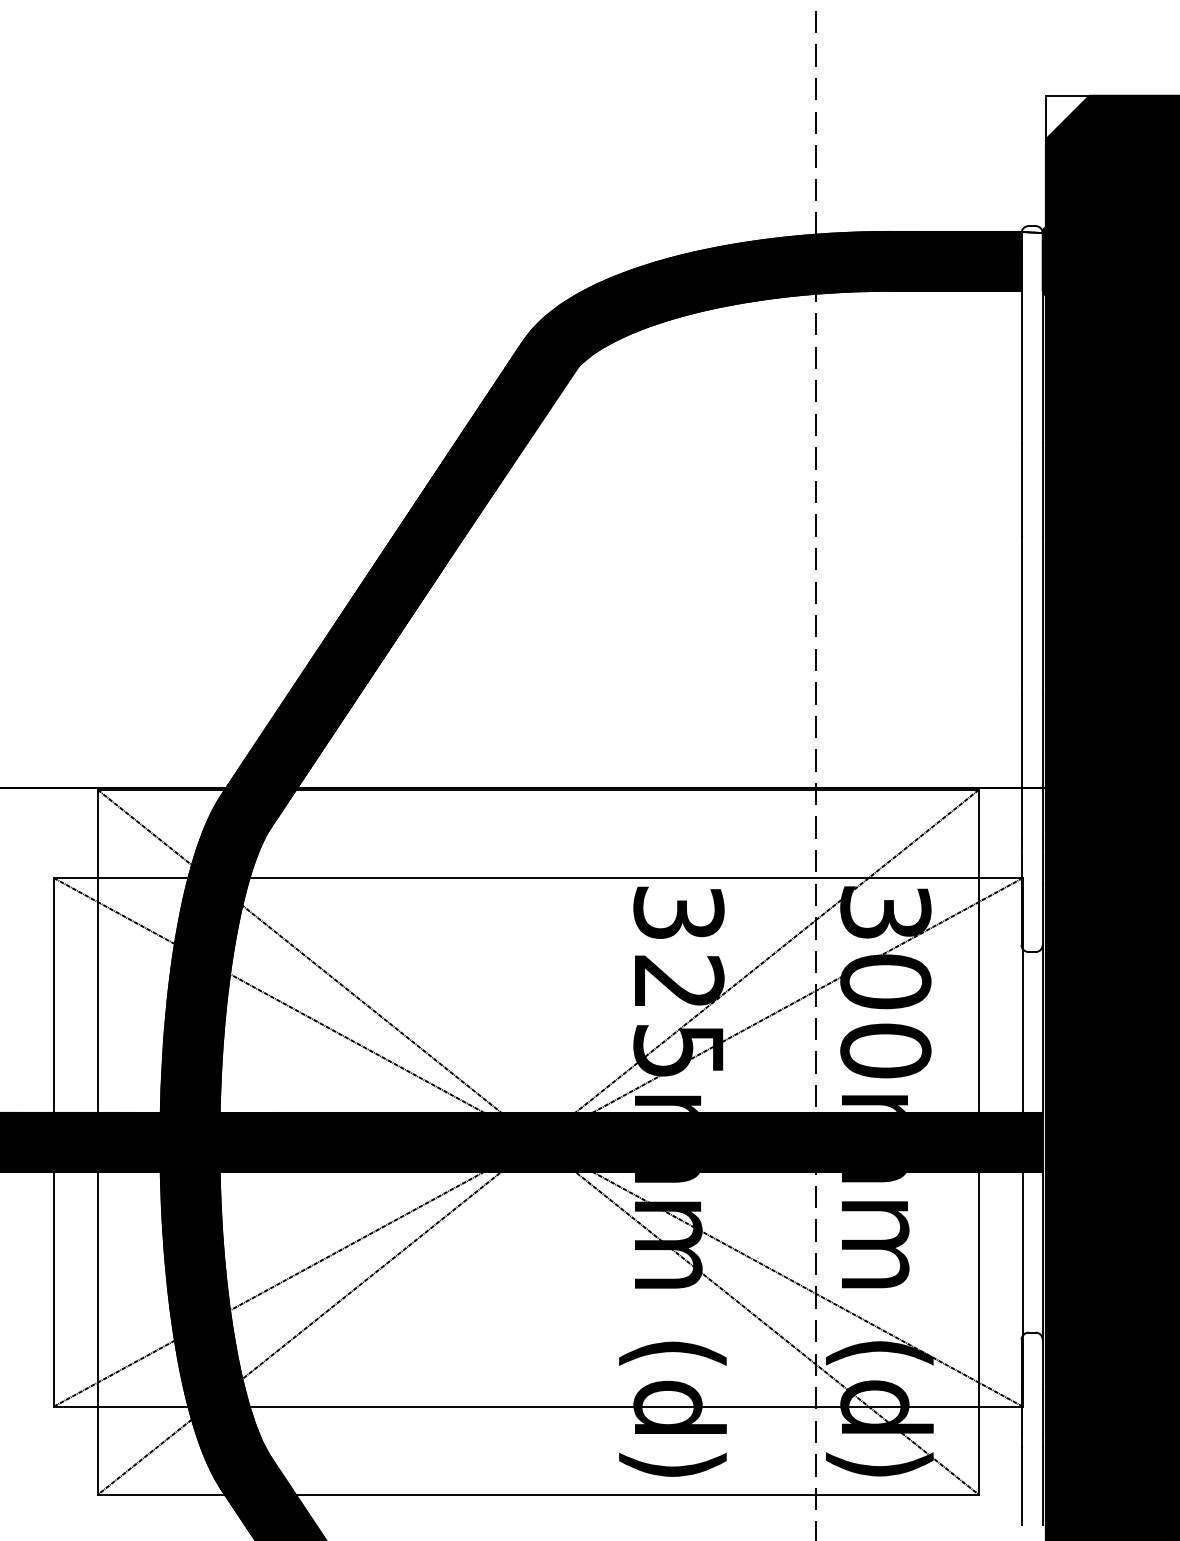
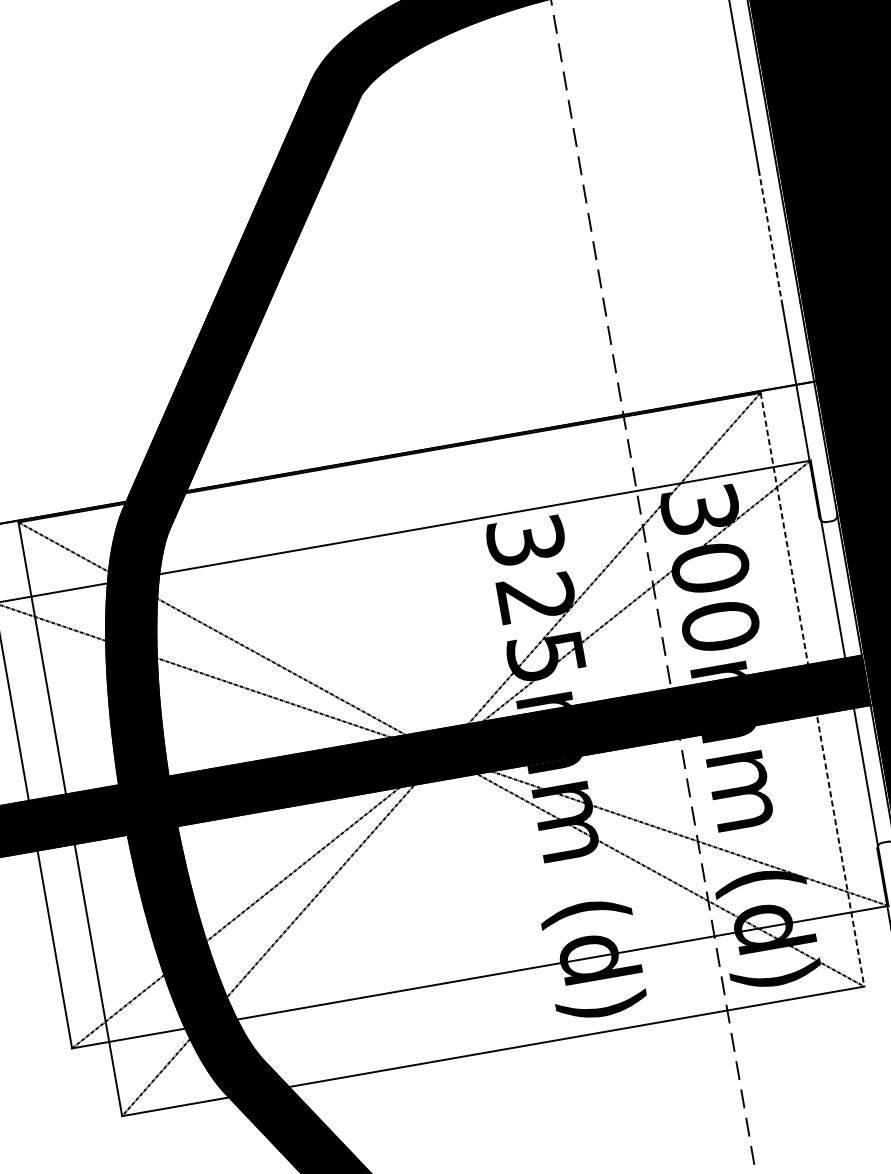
line: (1021, 615) -> (770, 239), solid -> dashed
line: (978, 1142) -> (812, 689), solid -> dashed

